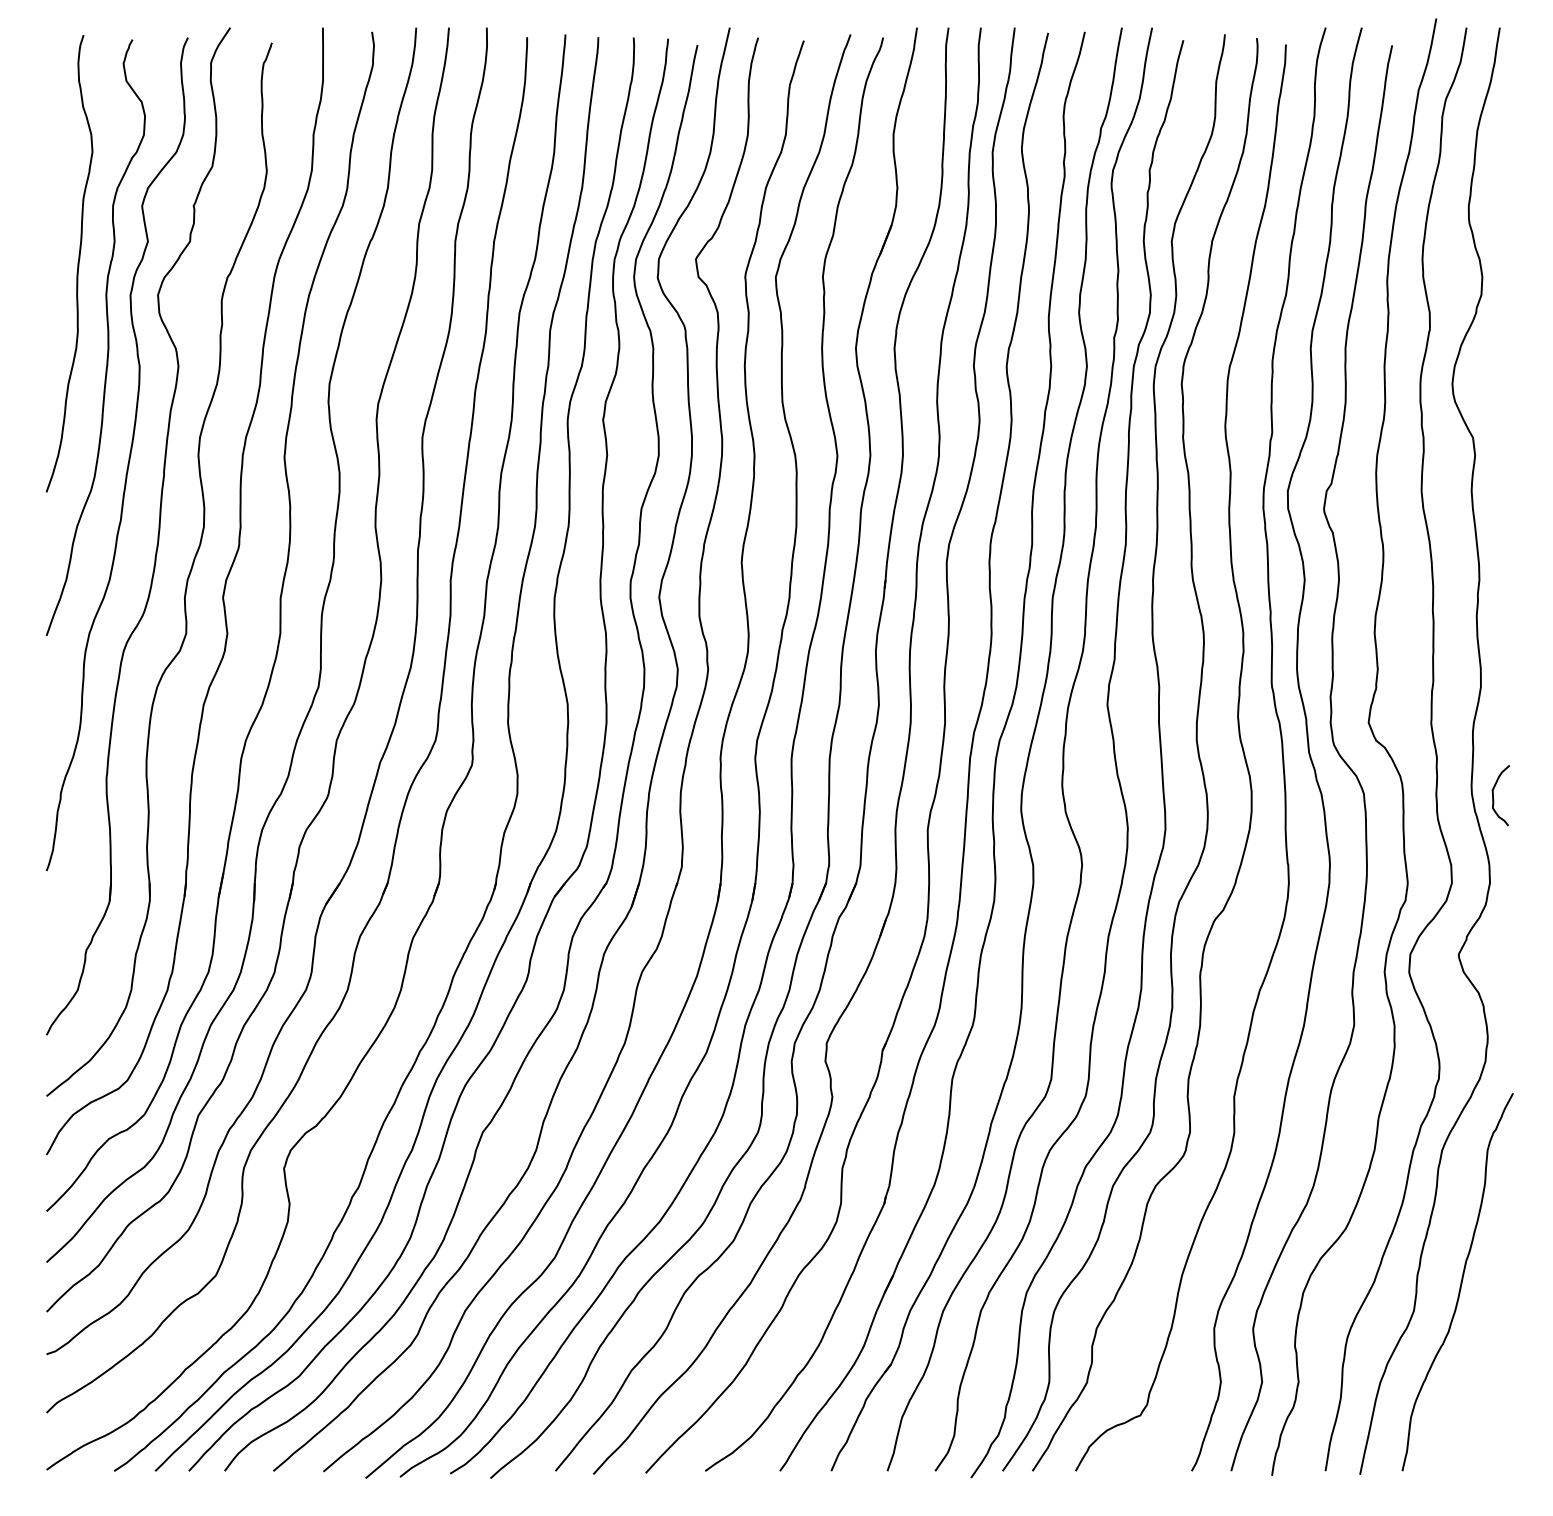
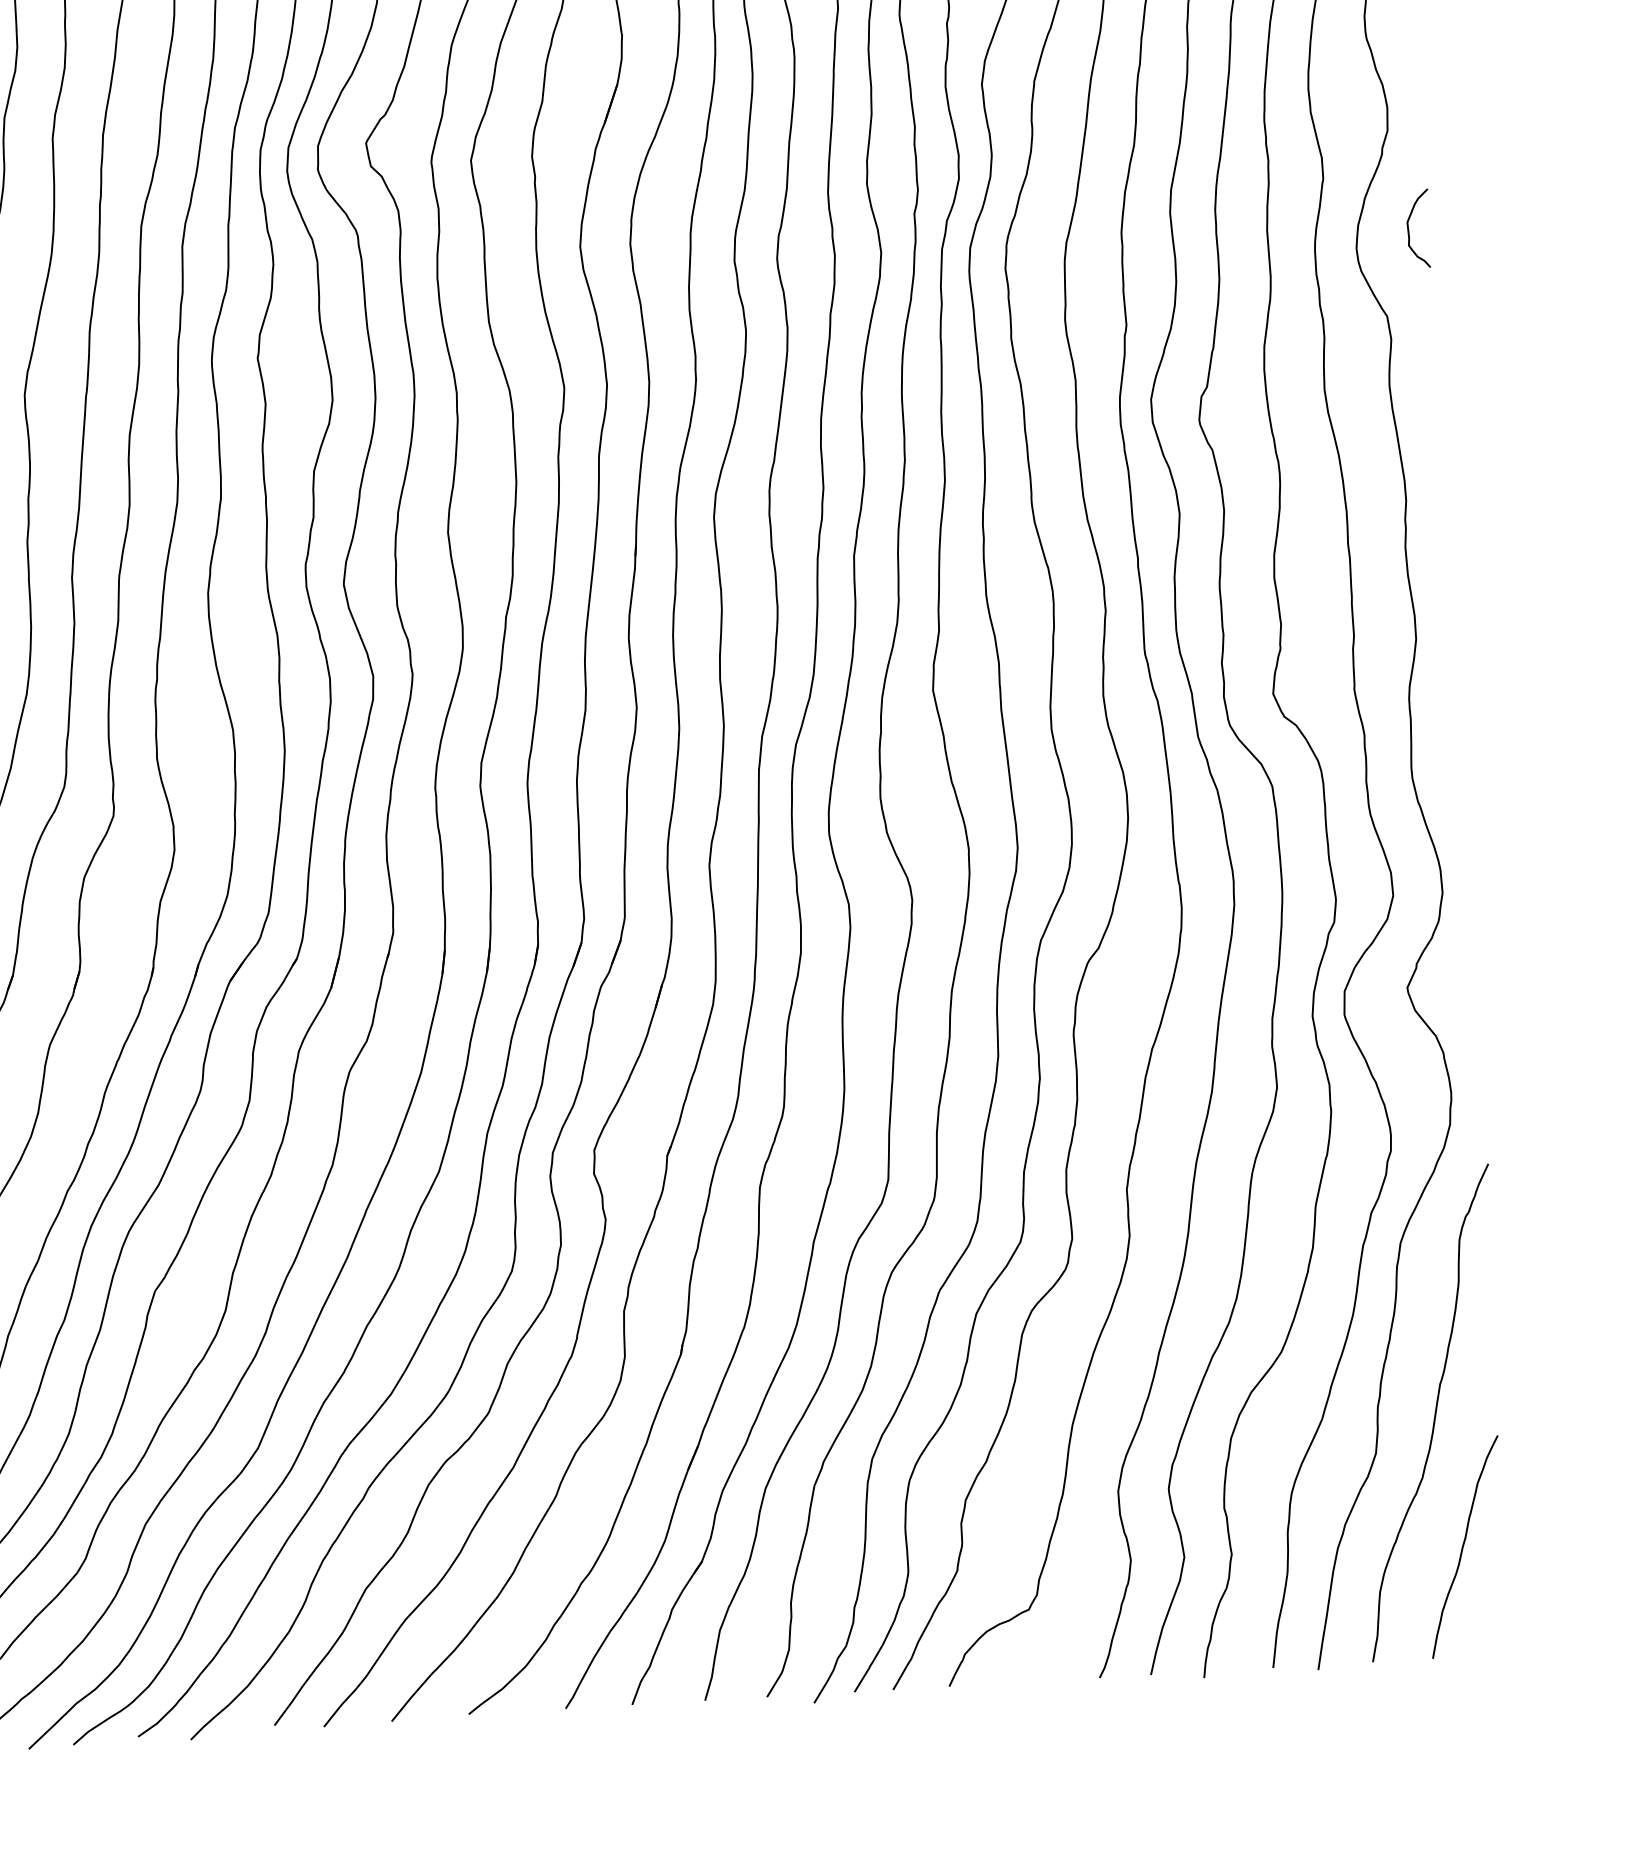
curve: (1493, 795) -> (1408, 229), moved
curve: (1477, 1386) -> (1464, 1546), added

